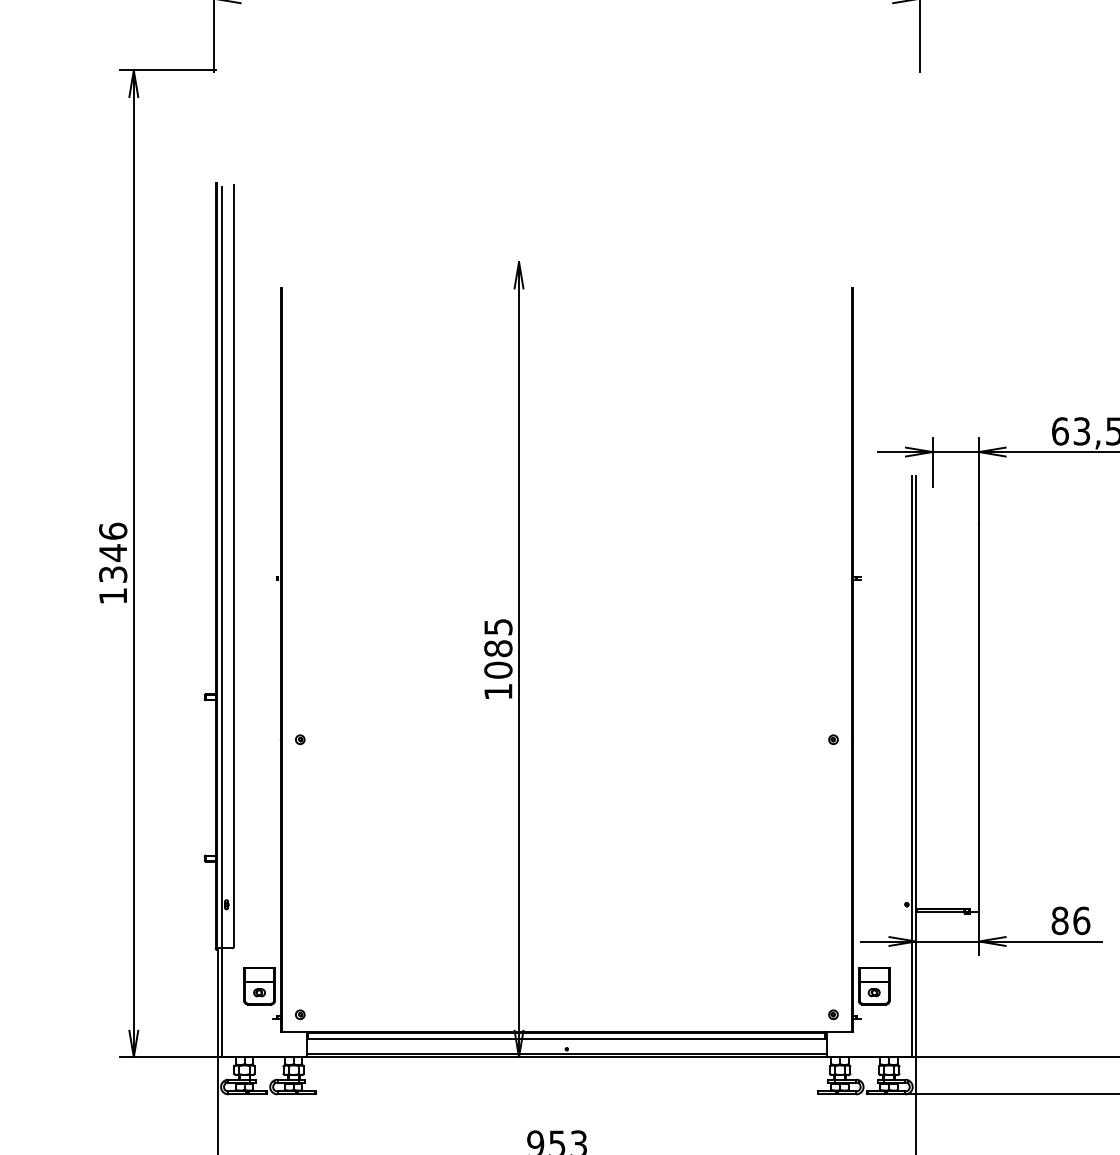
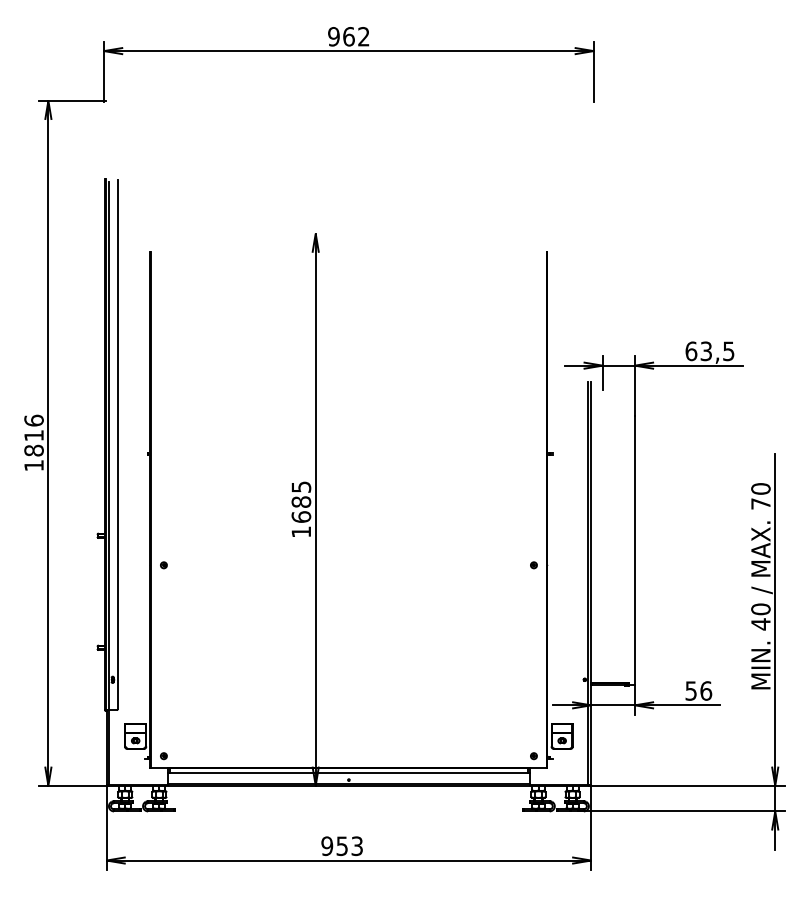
text: (112, 562) -> (33, 442), 1346 -> 1816
text: (497, 669) -> (300, 516), 1085 -> 1685
text: (1060, 920) -> (691, 690), 86 -> 56

